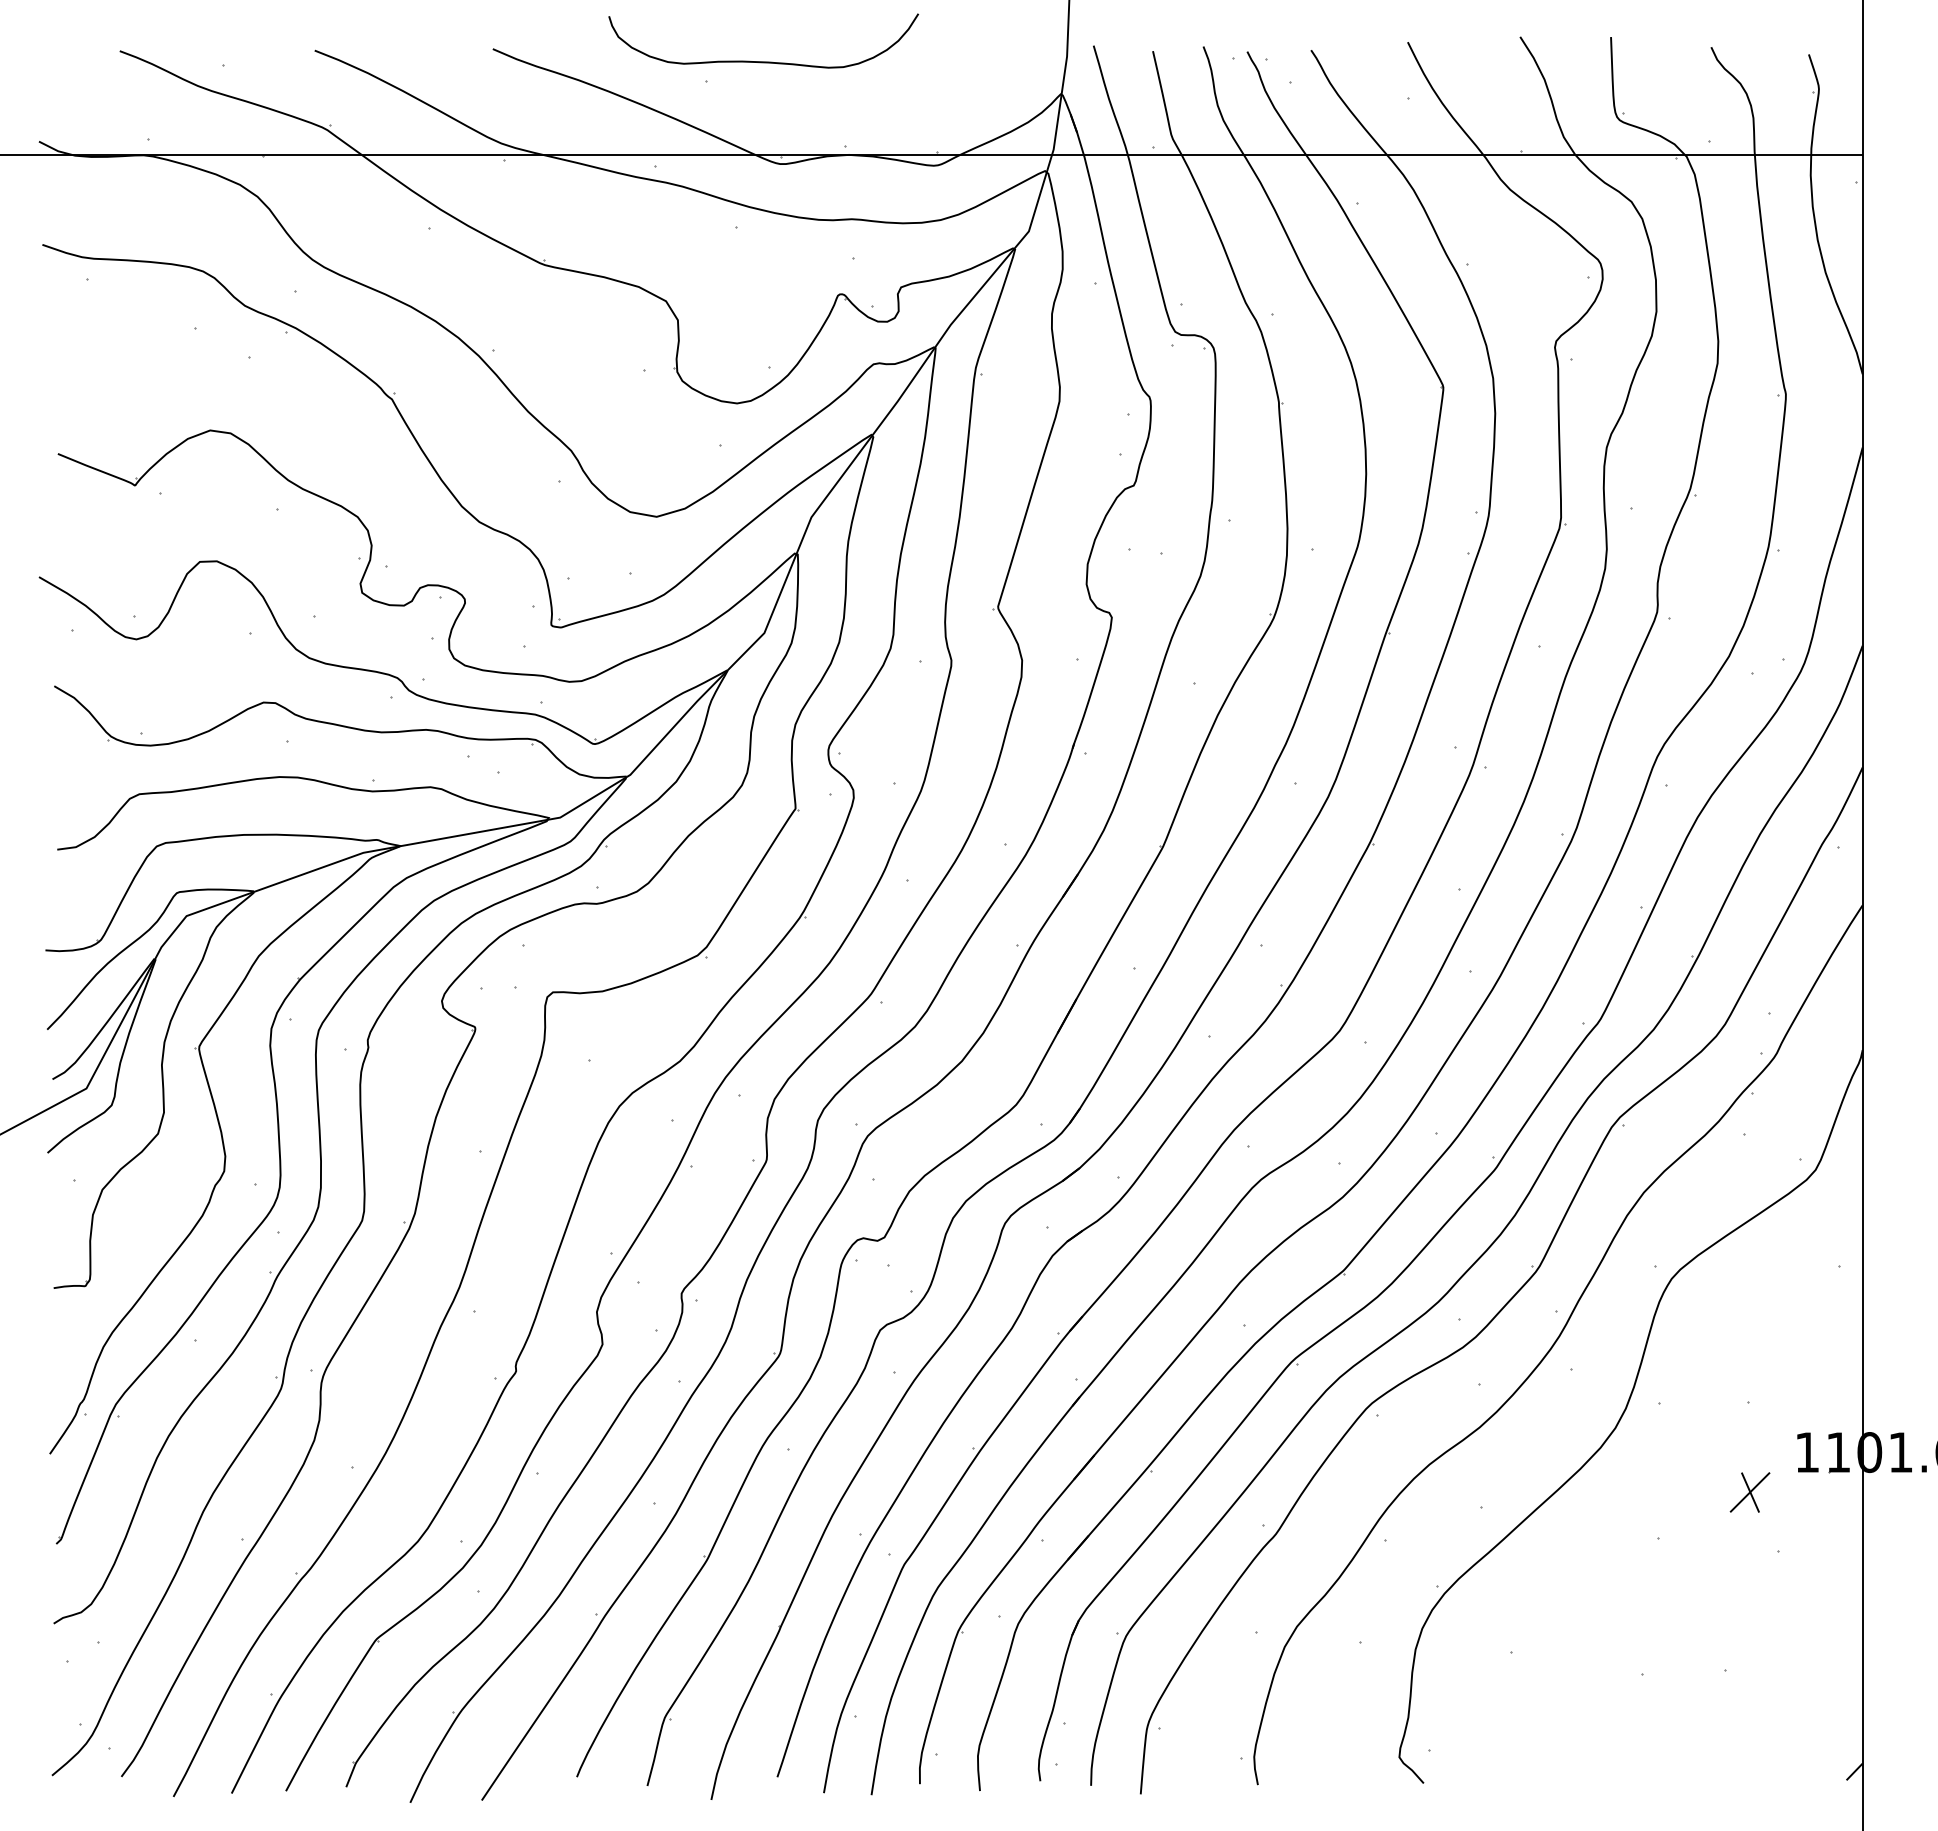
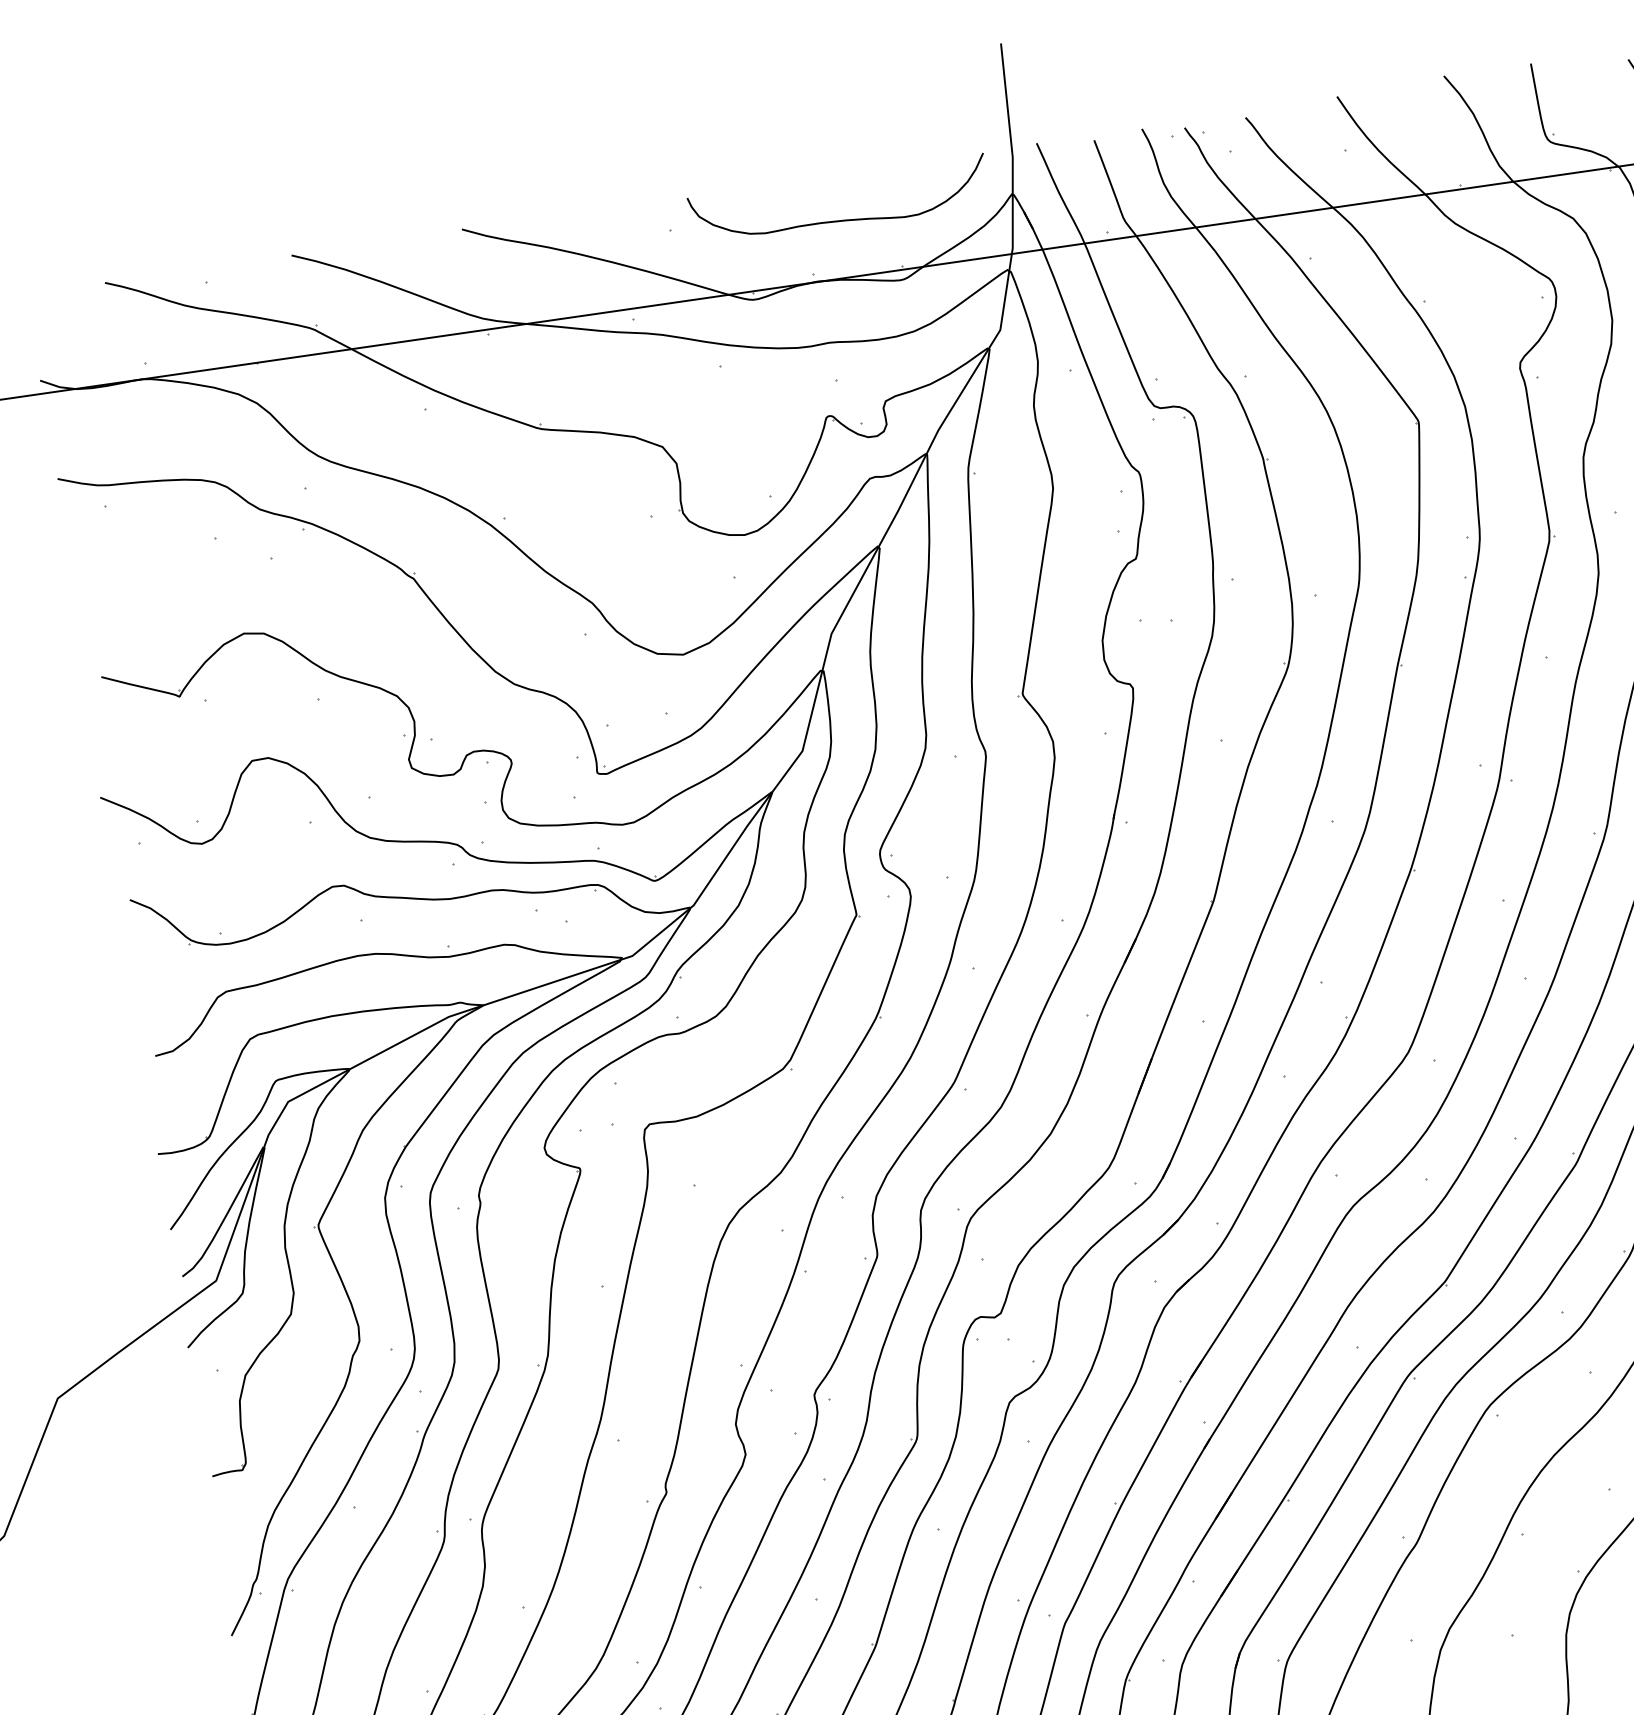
curve: (763, 61) -> (841, 220), moved

